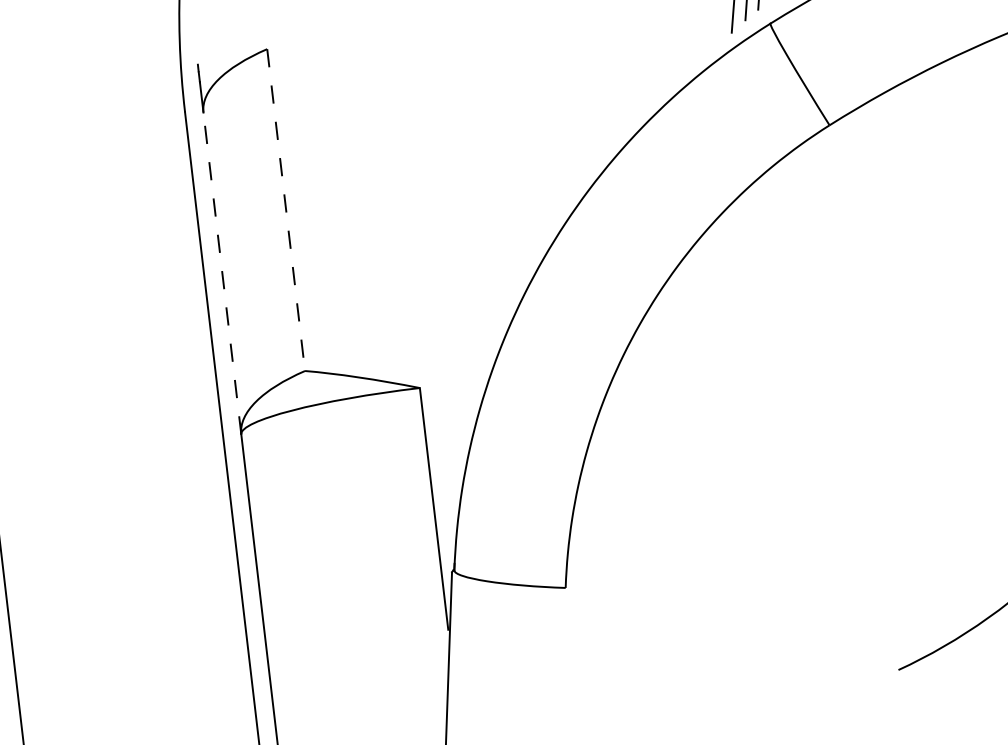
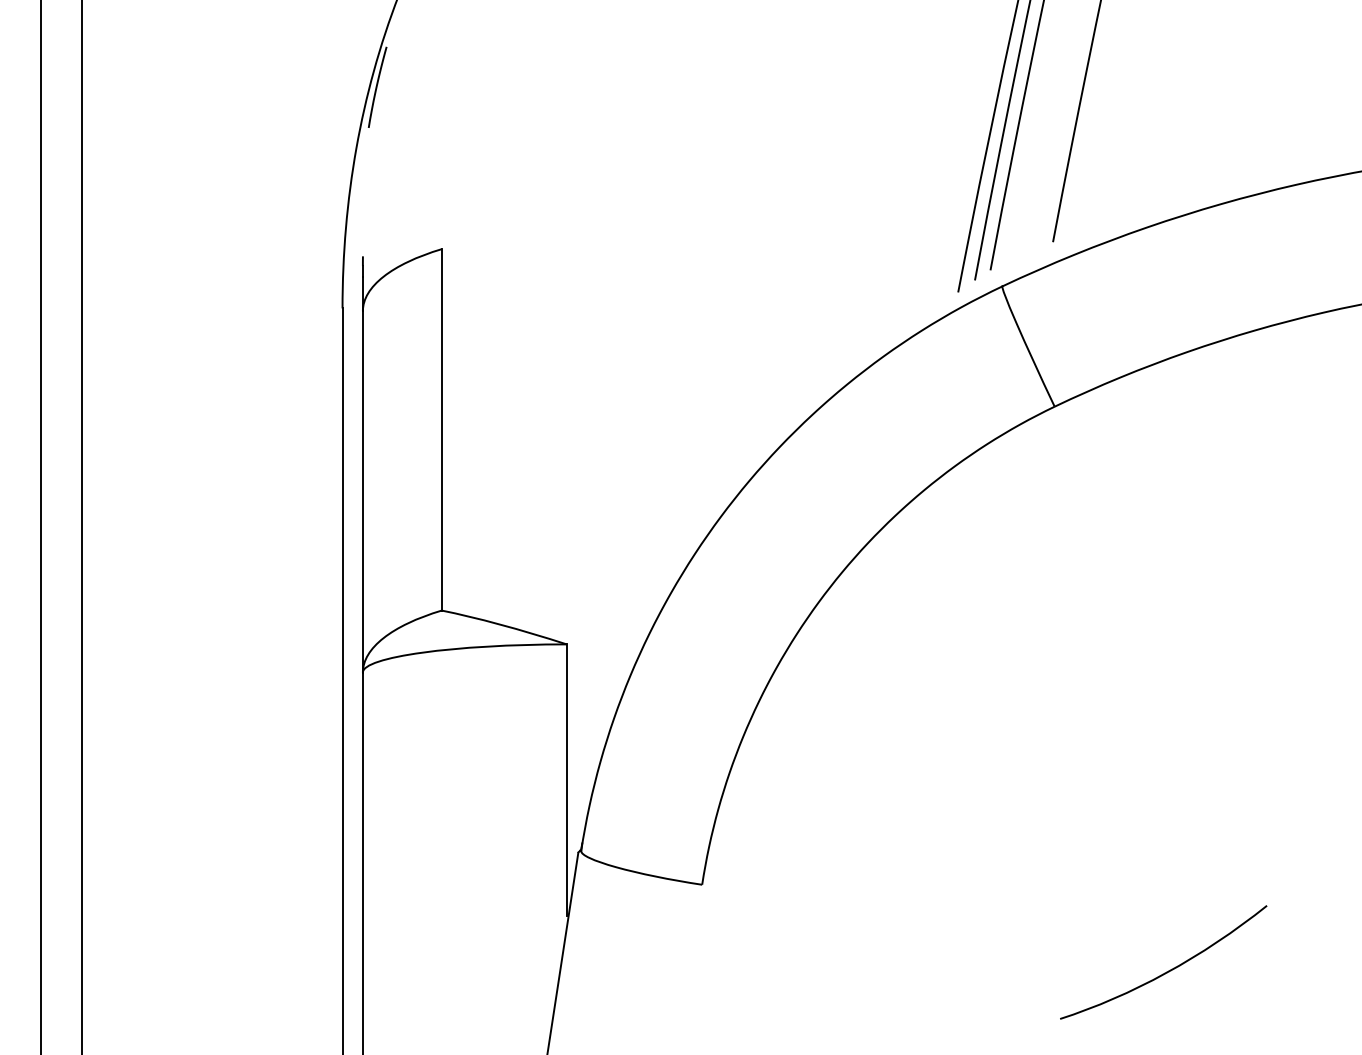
line: (285, 209) -> (441, 429), dashed -> solid
line: (222, 273) -> (362, 491), dashed -> solid

